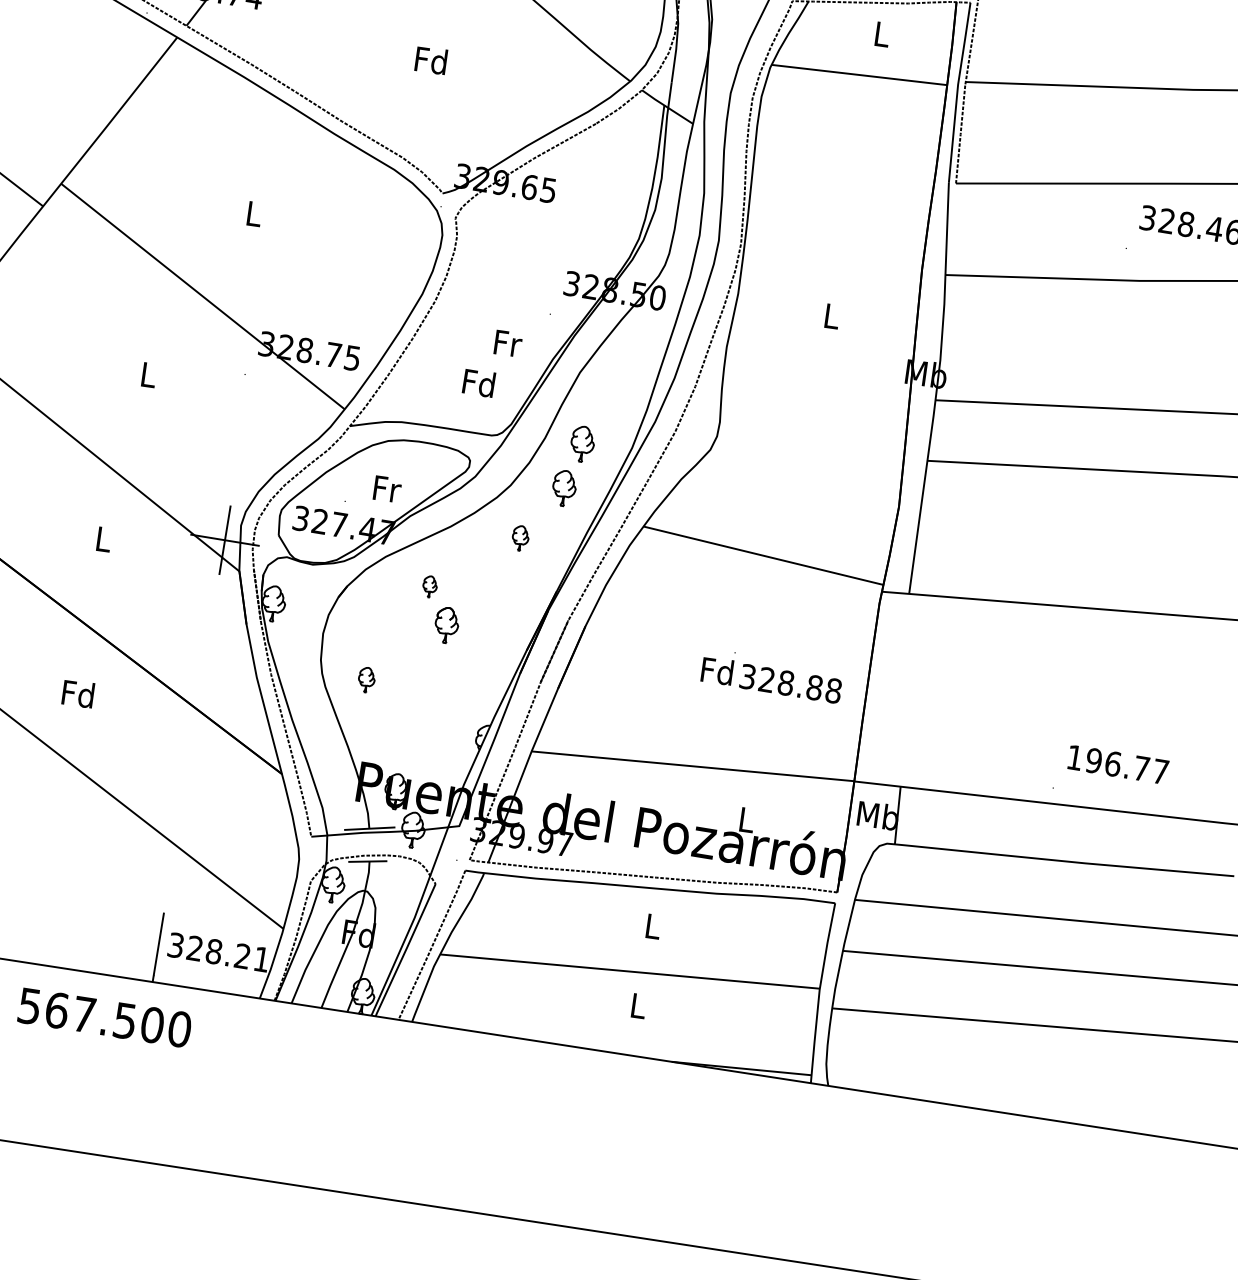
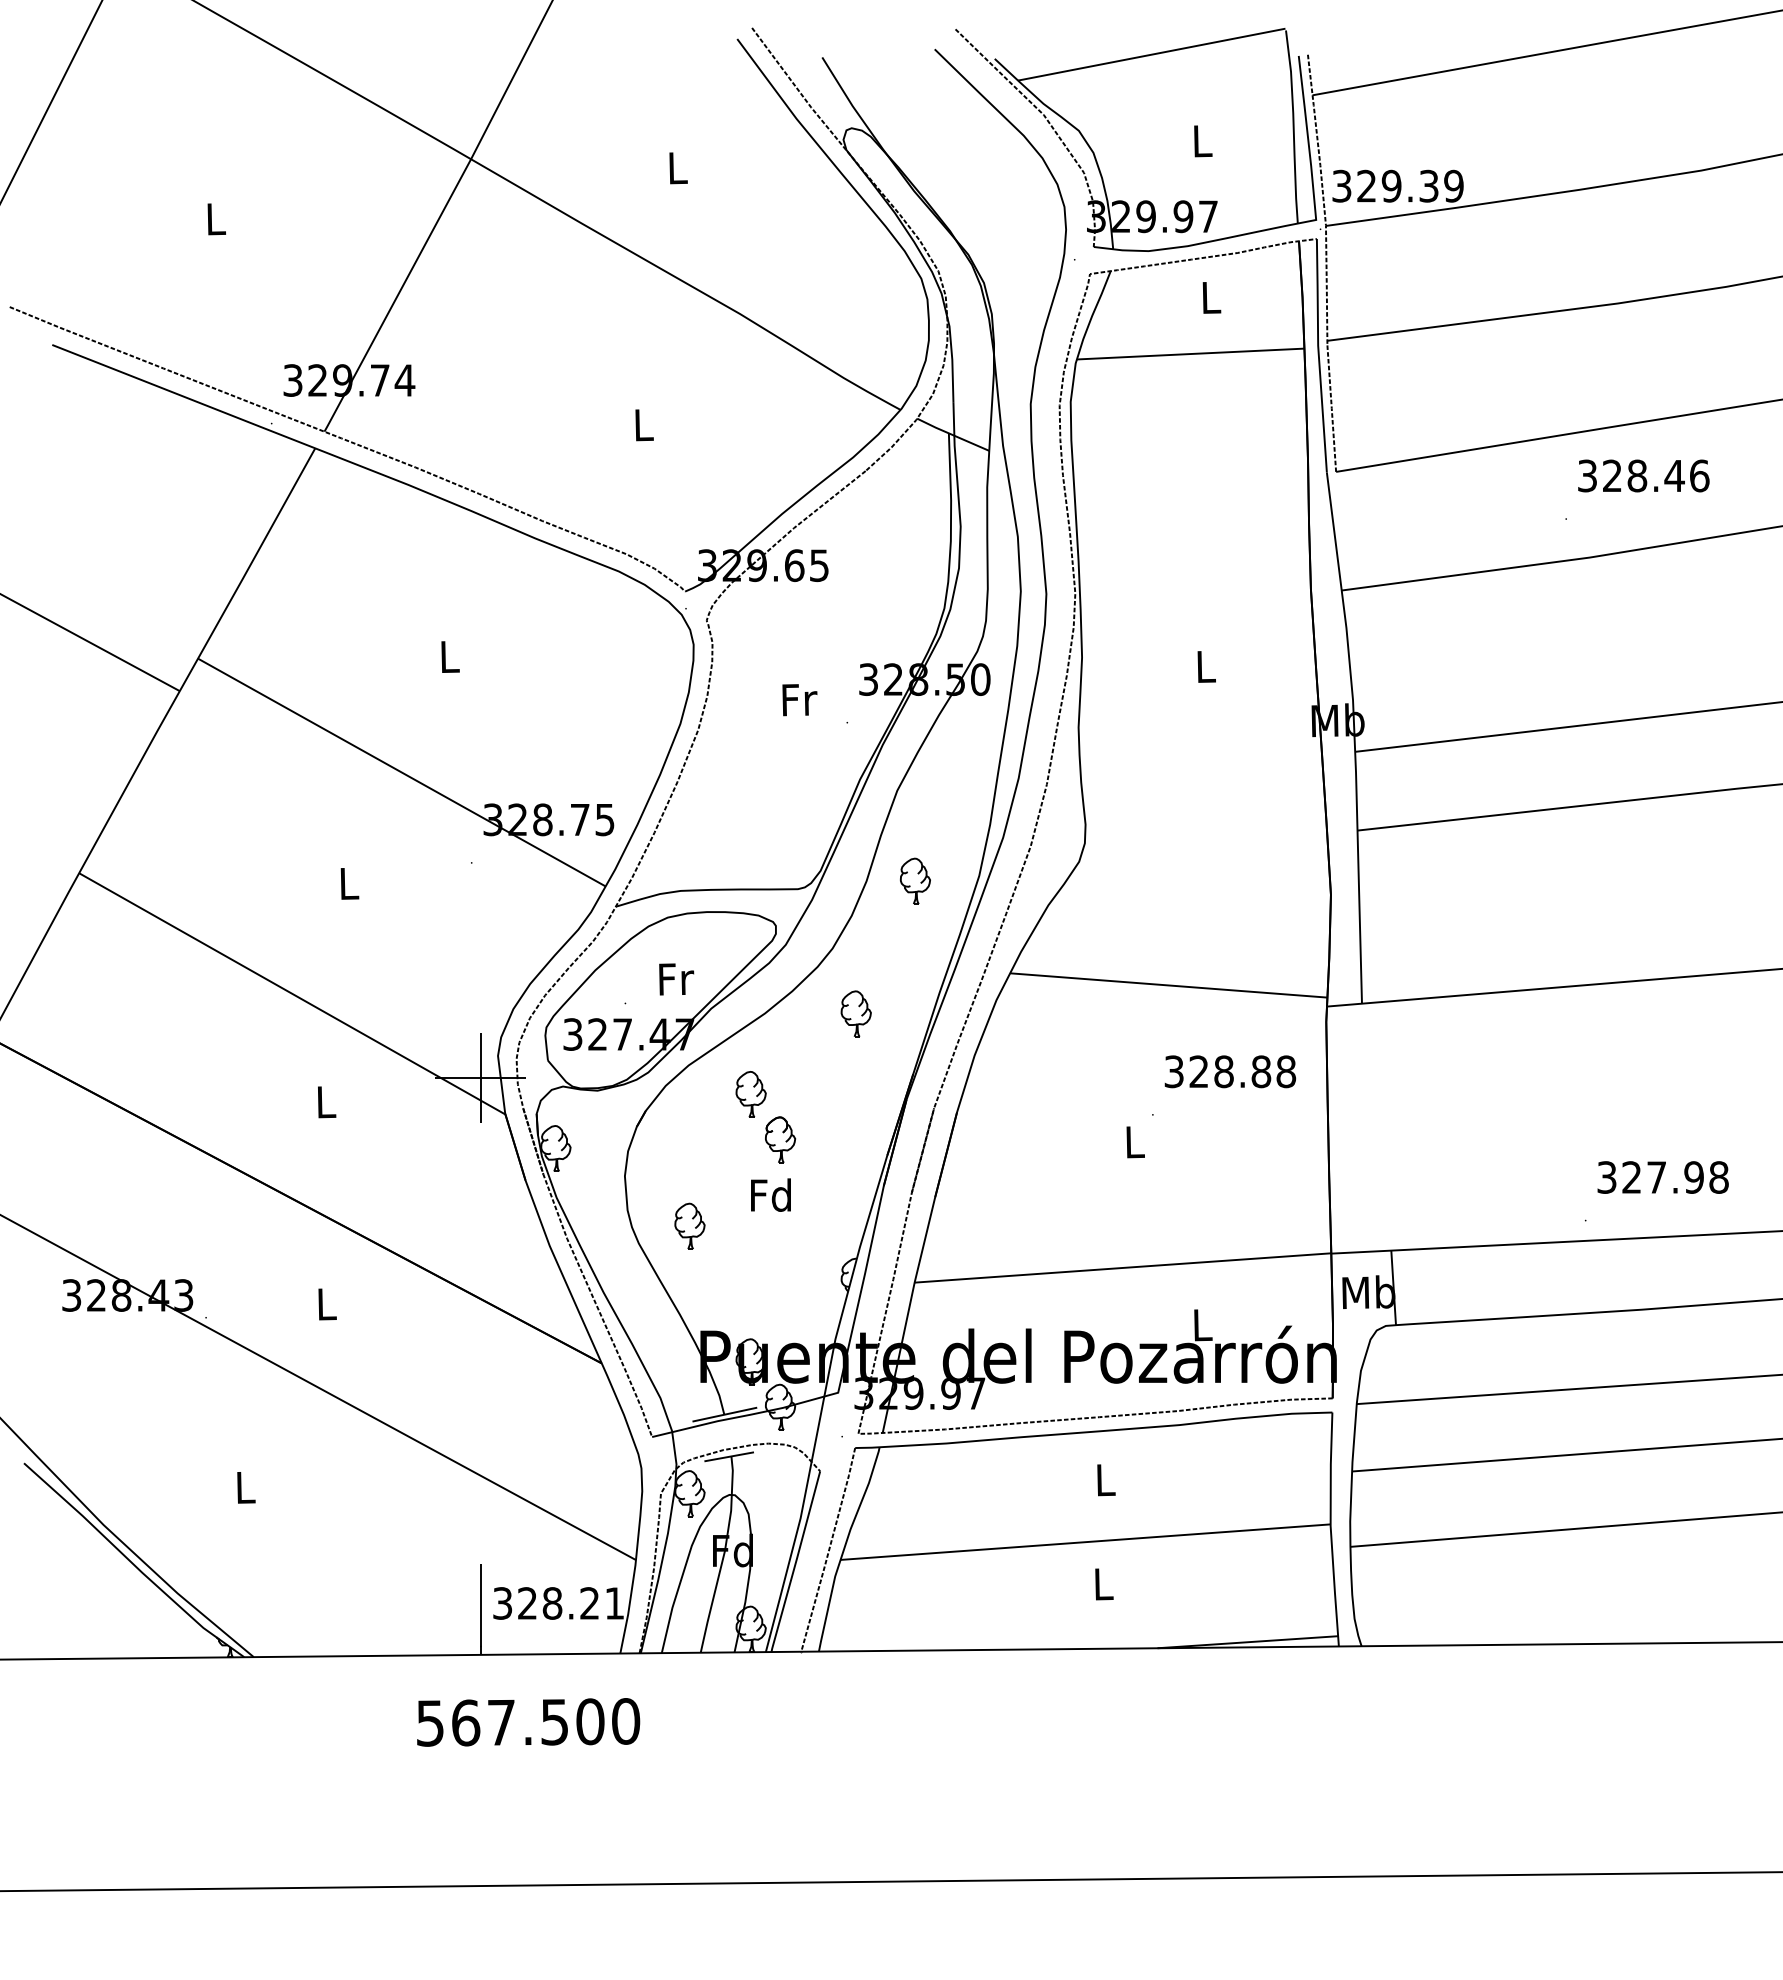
text: (430, 60) -> (642, 424), Fd -> L
text: (507, 344) -> (799, 700), moved
text: (478, 382) -> (770, 1194), moved
part: (564, 487) -> (901, 940), removed
part: (520, 537) -> (855, 1013), size x1.43
part: (429, 586) -> (750, 1094), size x1.67
text: (716, 670) -> (1133, 1141), Fd -> L
part: (366, 679) -> (689, 1225), size x1.43
text: (791, 683) -> (1230, 1071), moved
text: (77, 693) -> (325, 1303), Fd -> L
text: (1117, 764) -> (1662, 1177), 196.77 -> 327.98
text: (104, 1017) -> (528, 1722), moved

